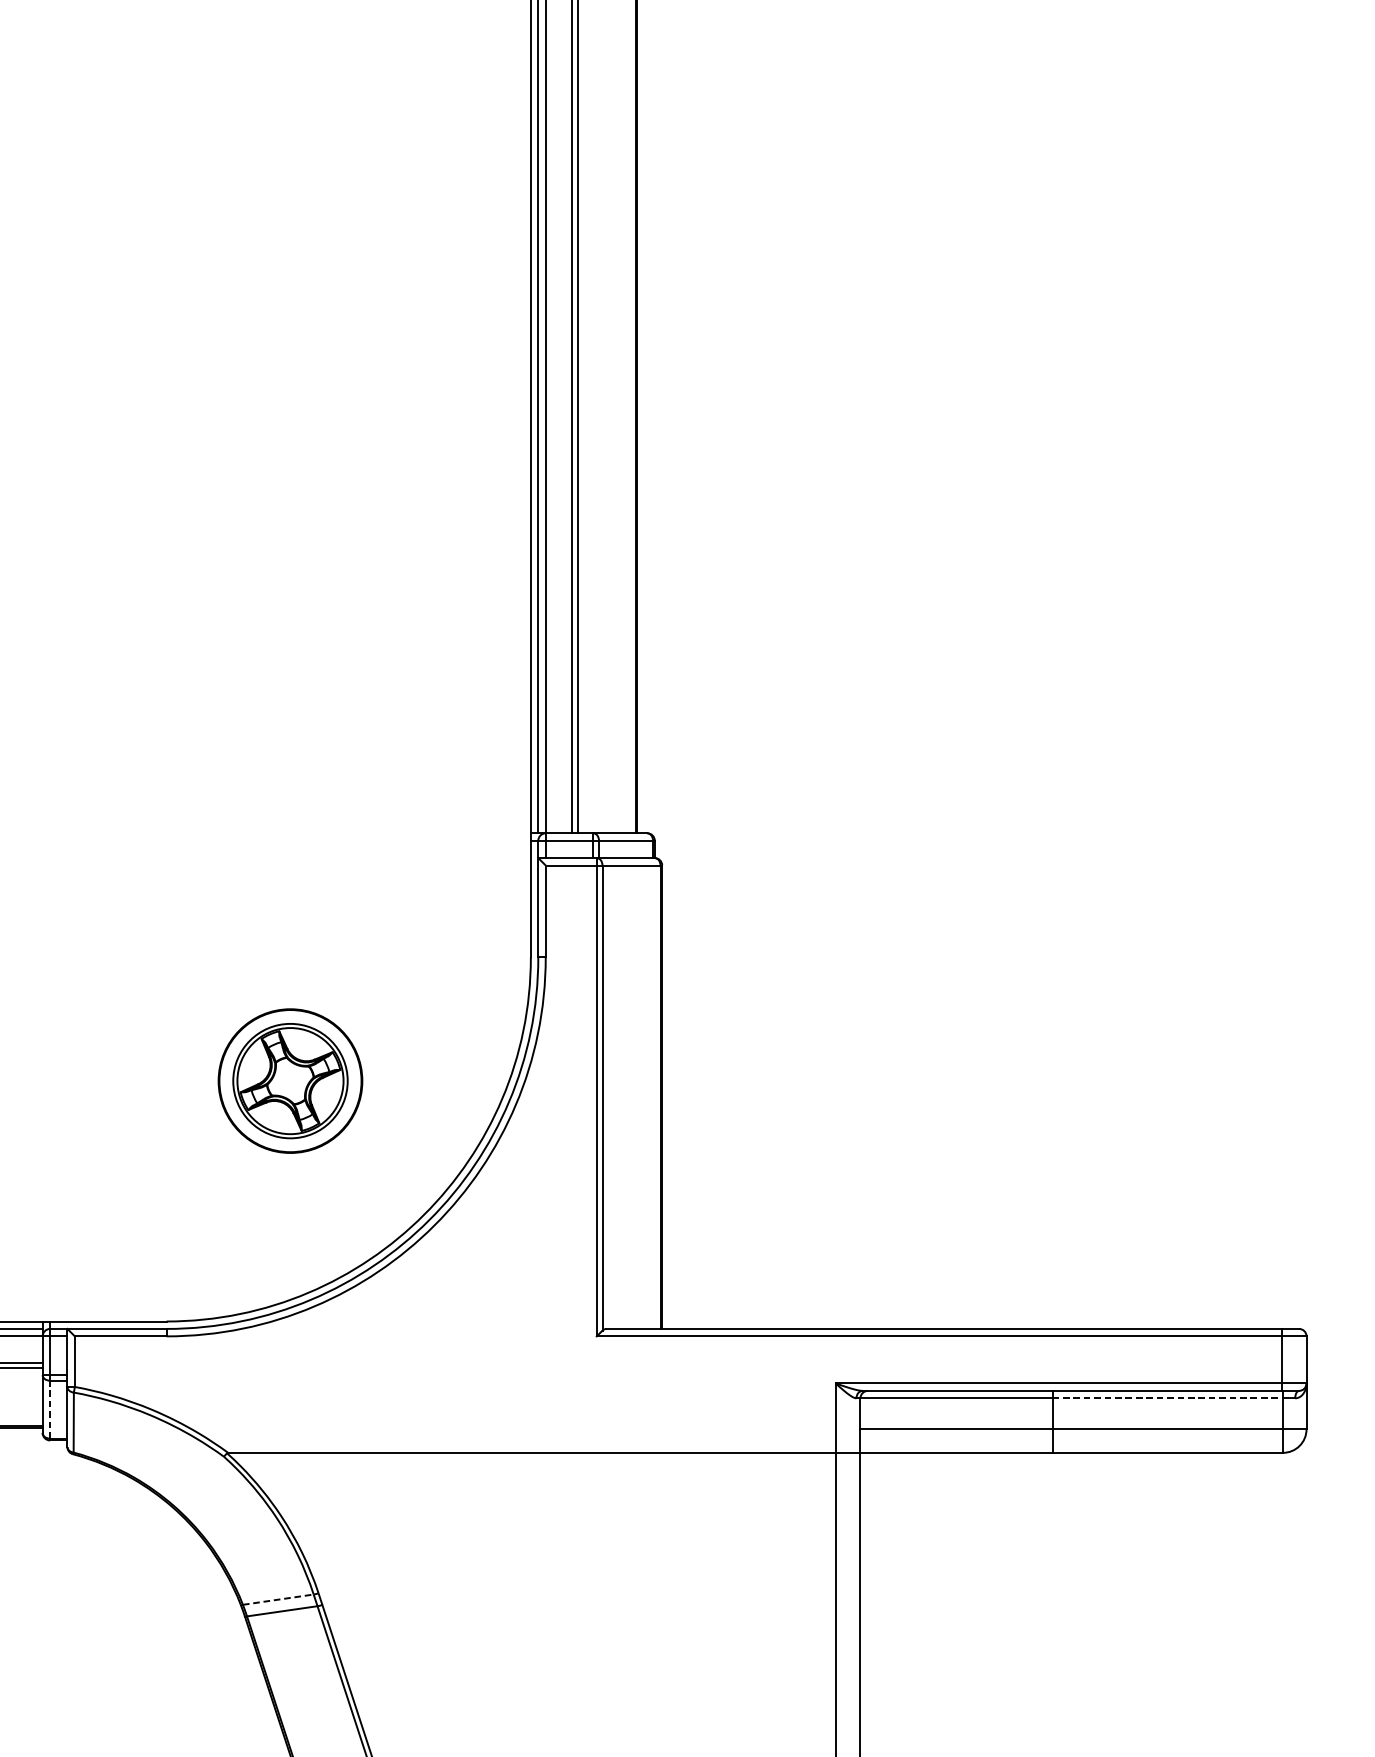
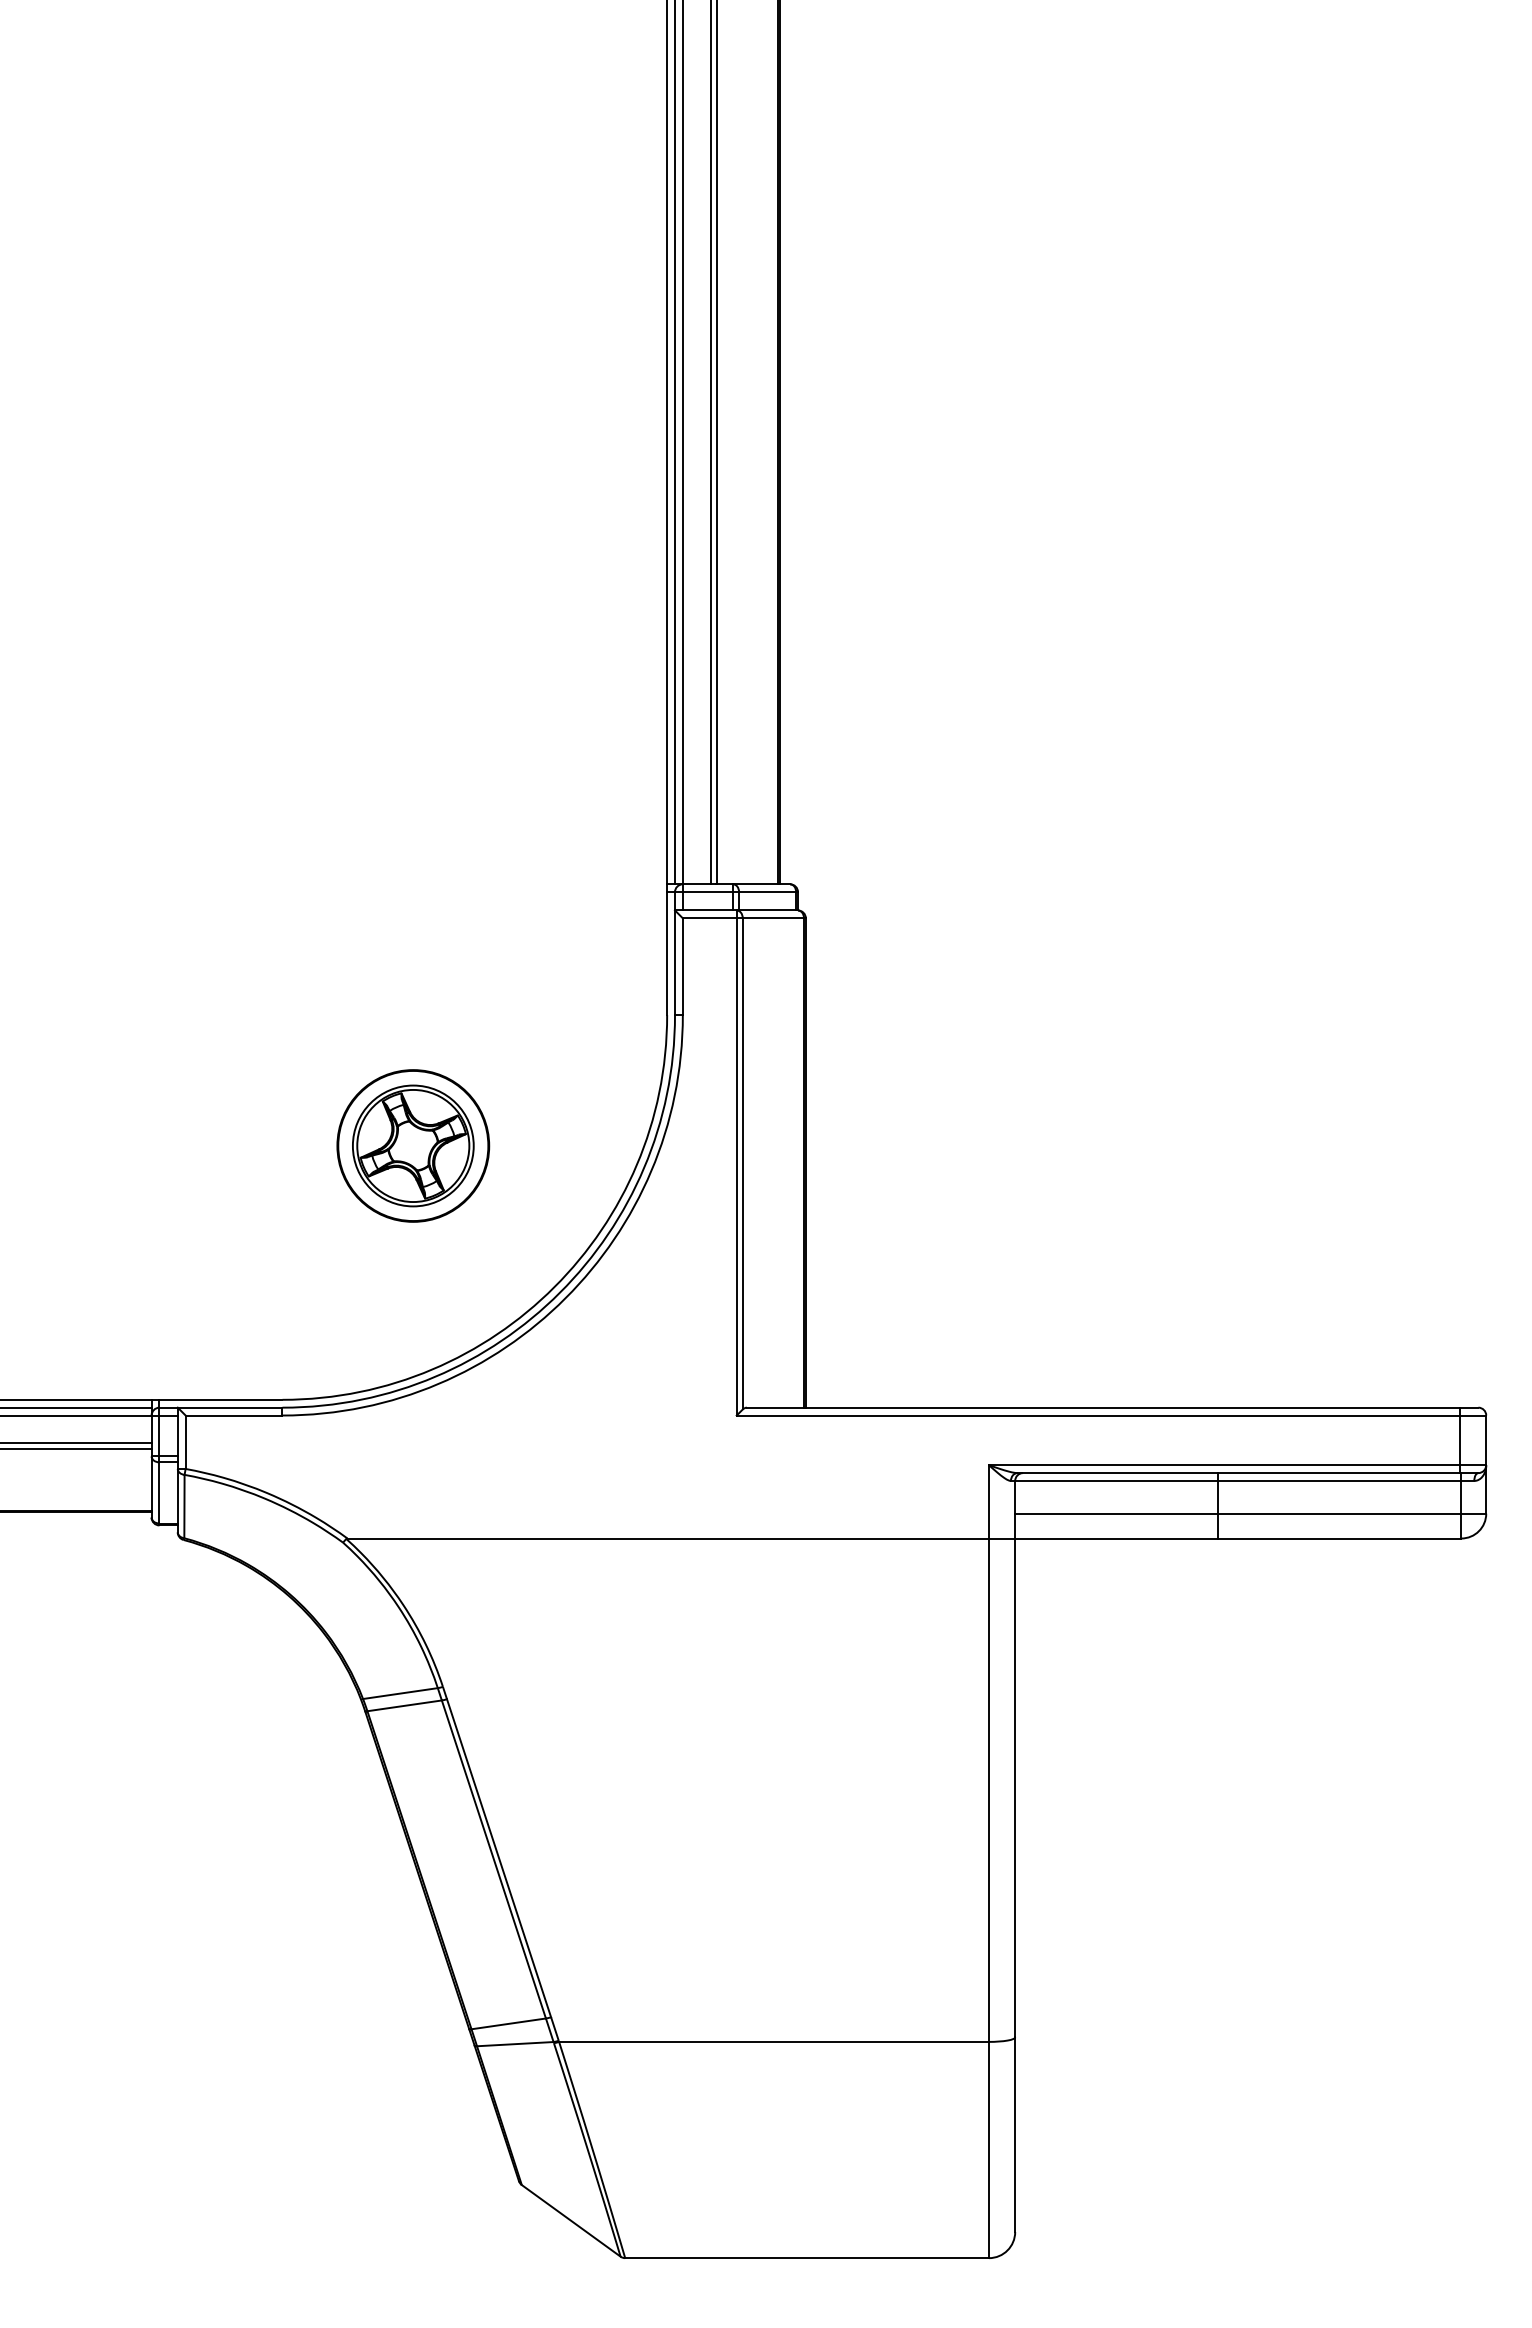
line: (1167, 1397) -> (1339, 1480), dashed -> solid
line: (50, 1409) -> (159, 1492), dashed -> solid
line: (278, 1599) -> (400, 1693), dashed -> solid

